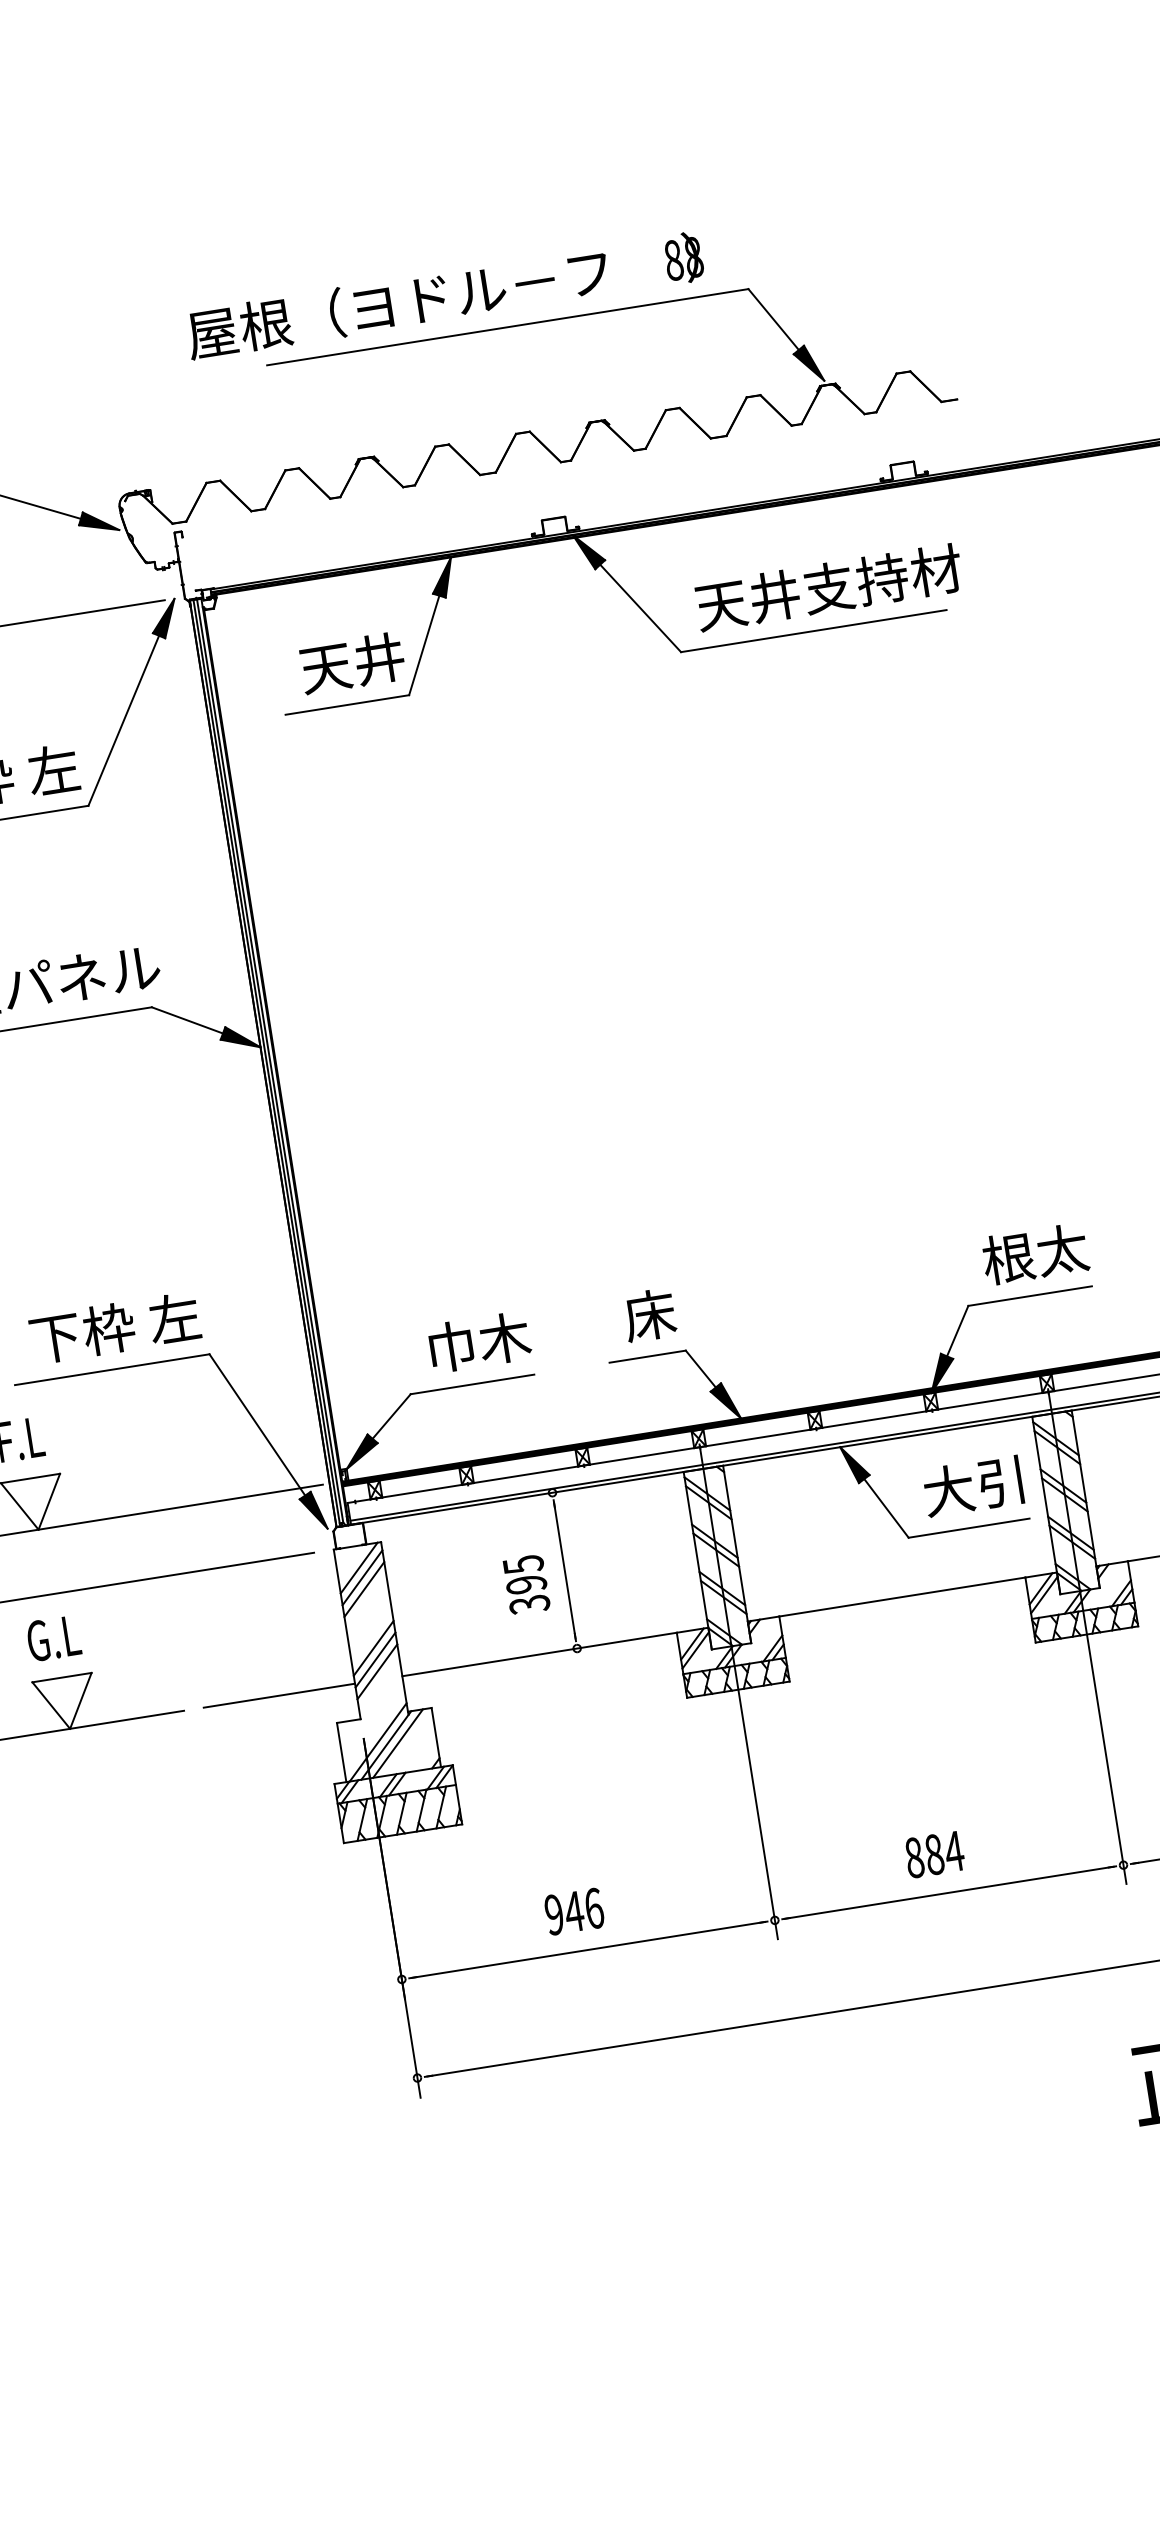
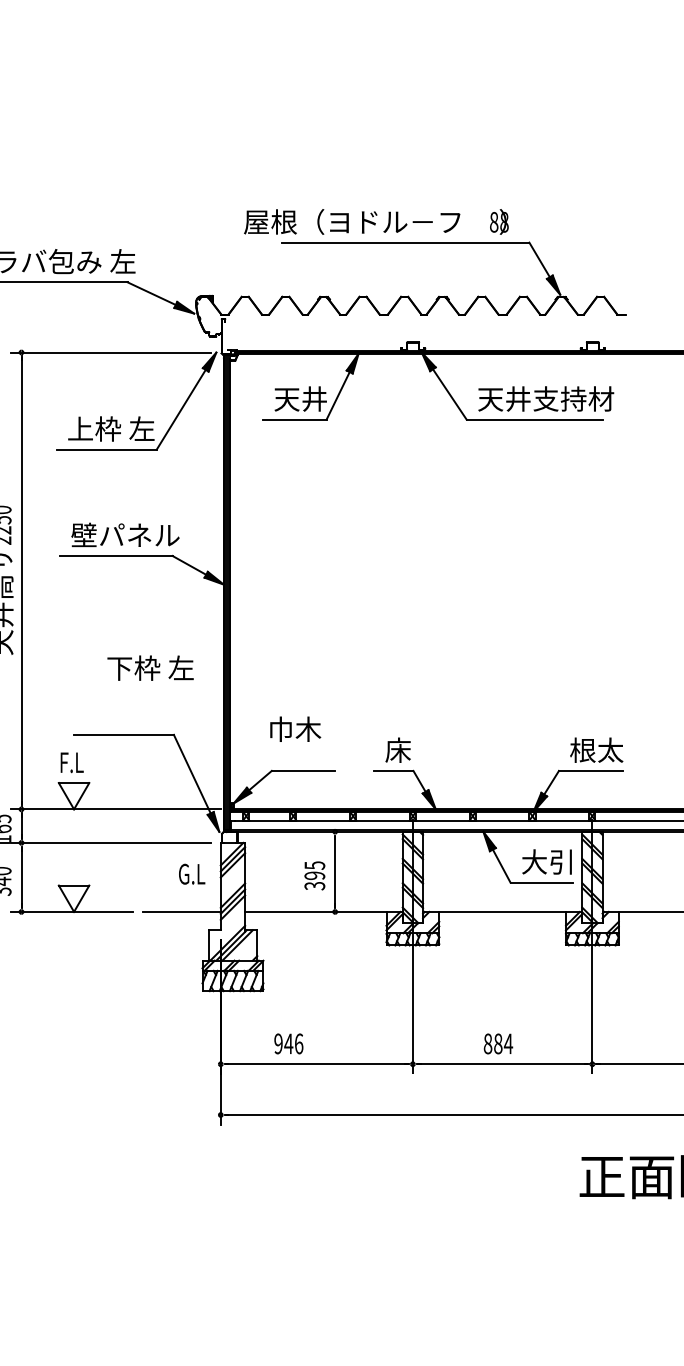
text: (114, 1326) -> (150, 667), moved
text: (479, 1340) -> (295, 728), moved
text: (54, 1636) -> (192, 873), moved
text: (573, 1910) -> (288, 1043), moved

